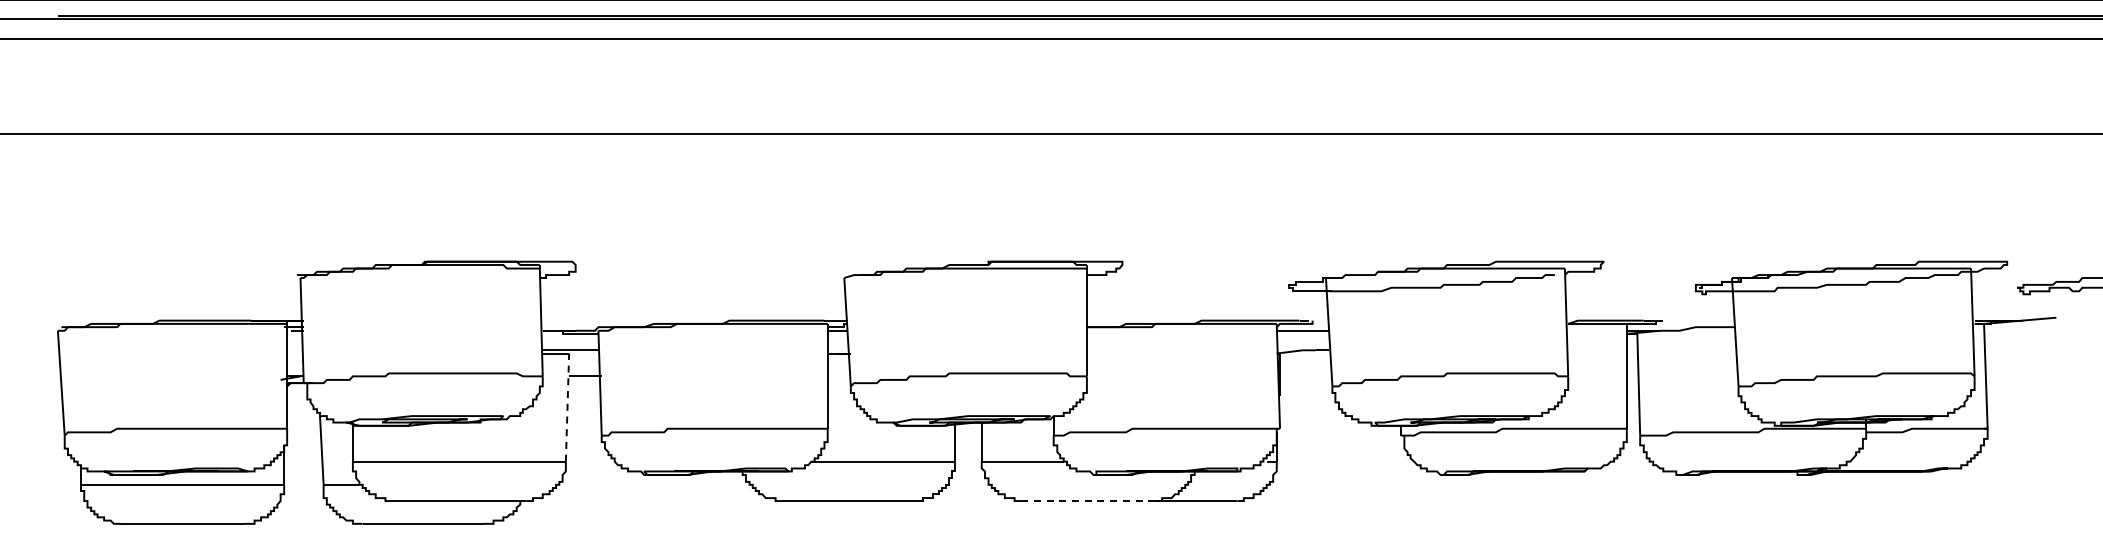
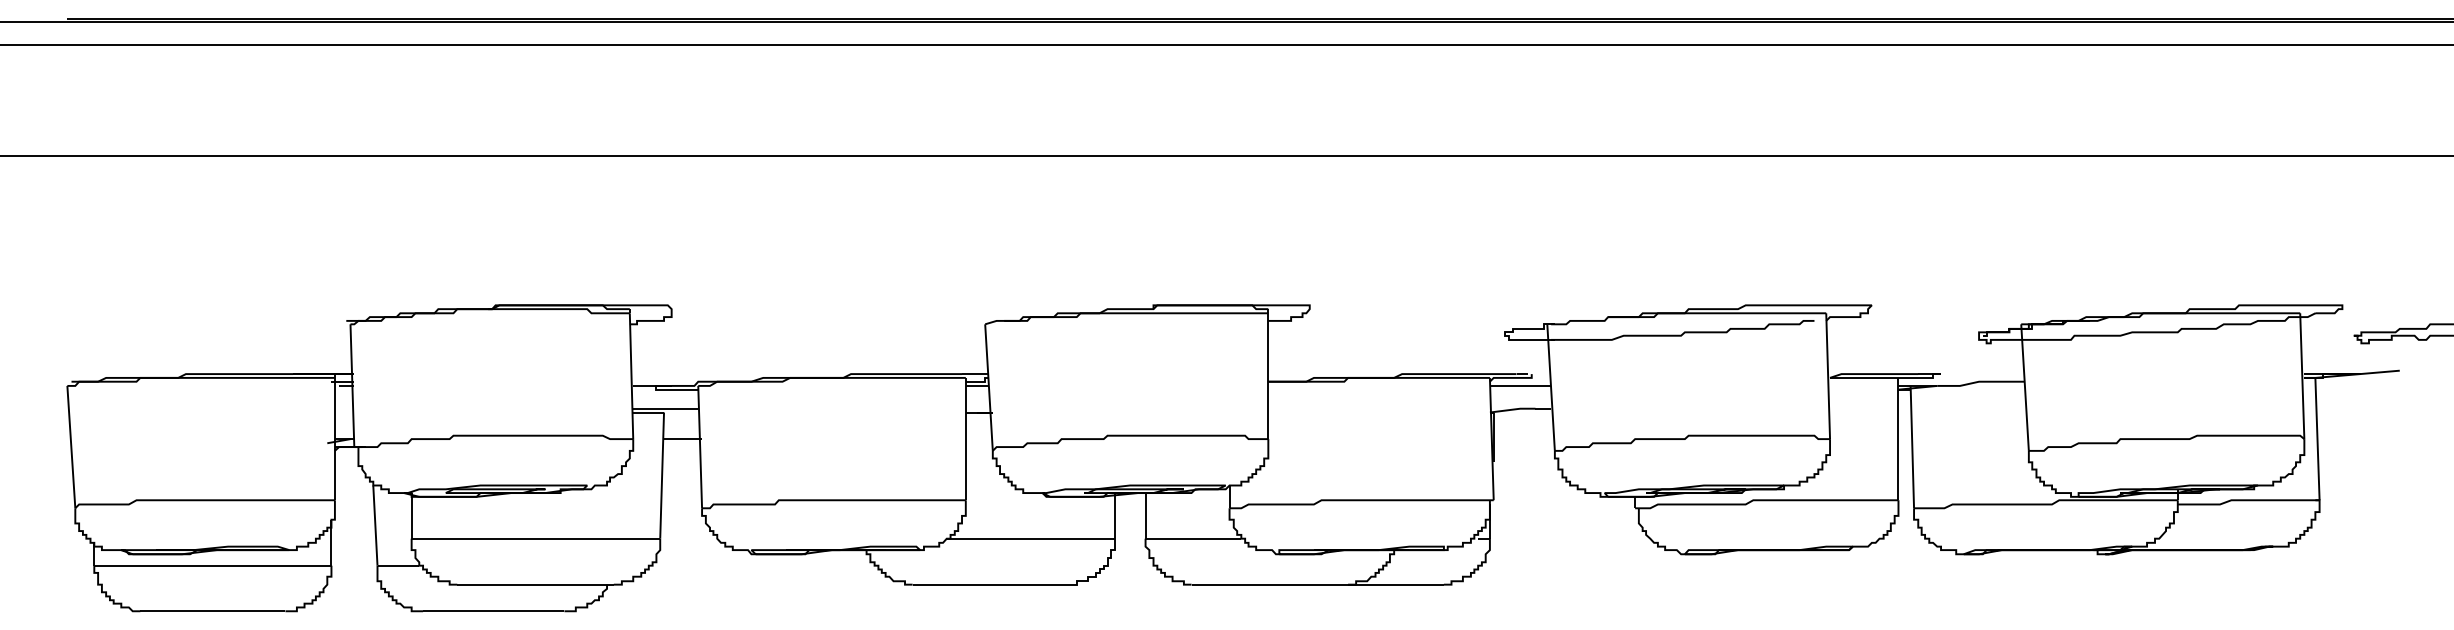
line: (567, 407) -> (662, 475), dashed -> solid
line: (1088, 501) -> (1270, 585), dashed -> solid

